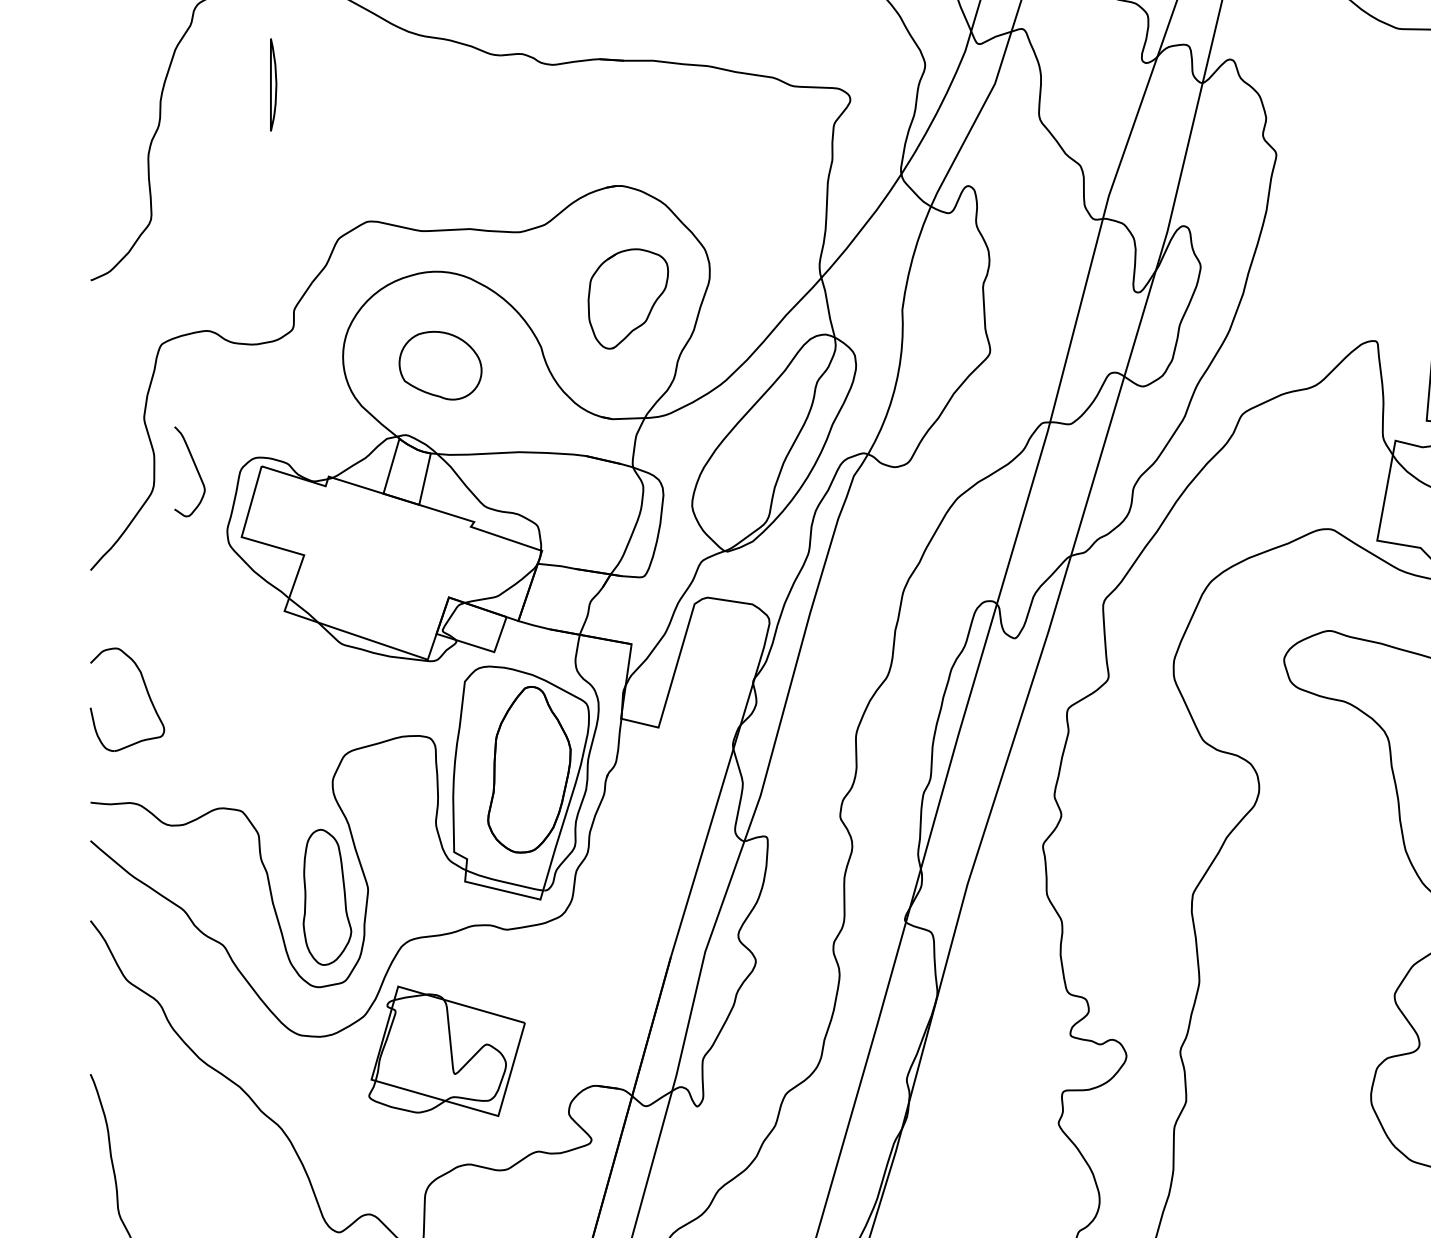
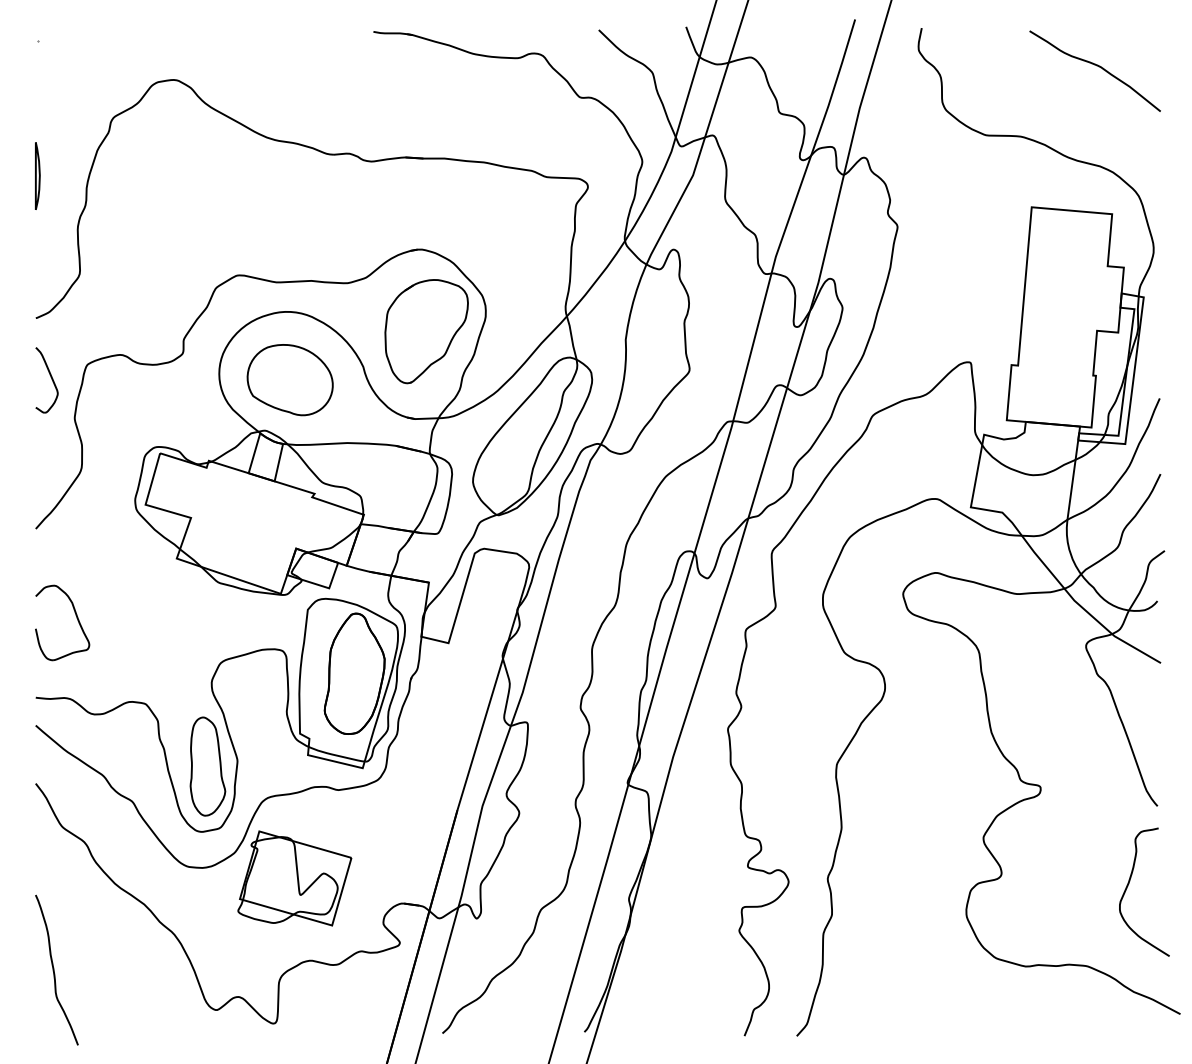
part: (273, 84) -> (37, 175), moved
part: (628, 298) -> (426, 331), size x1.43
part: (439, 366) -> (289, 380), size x1.43
part: (189, 472) -> (46, 380), moved

